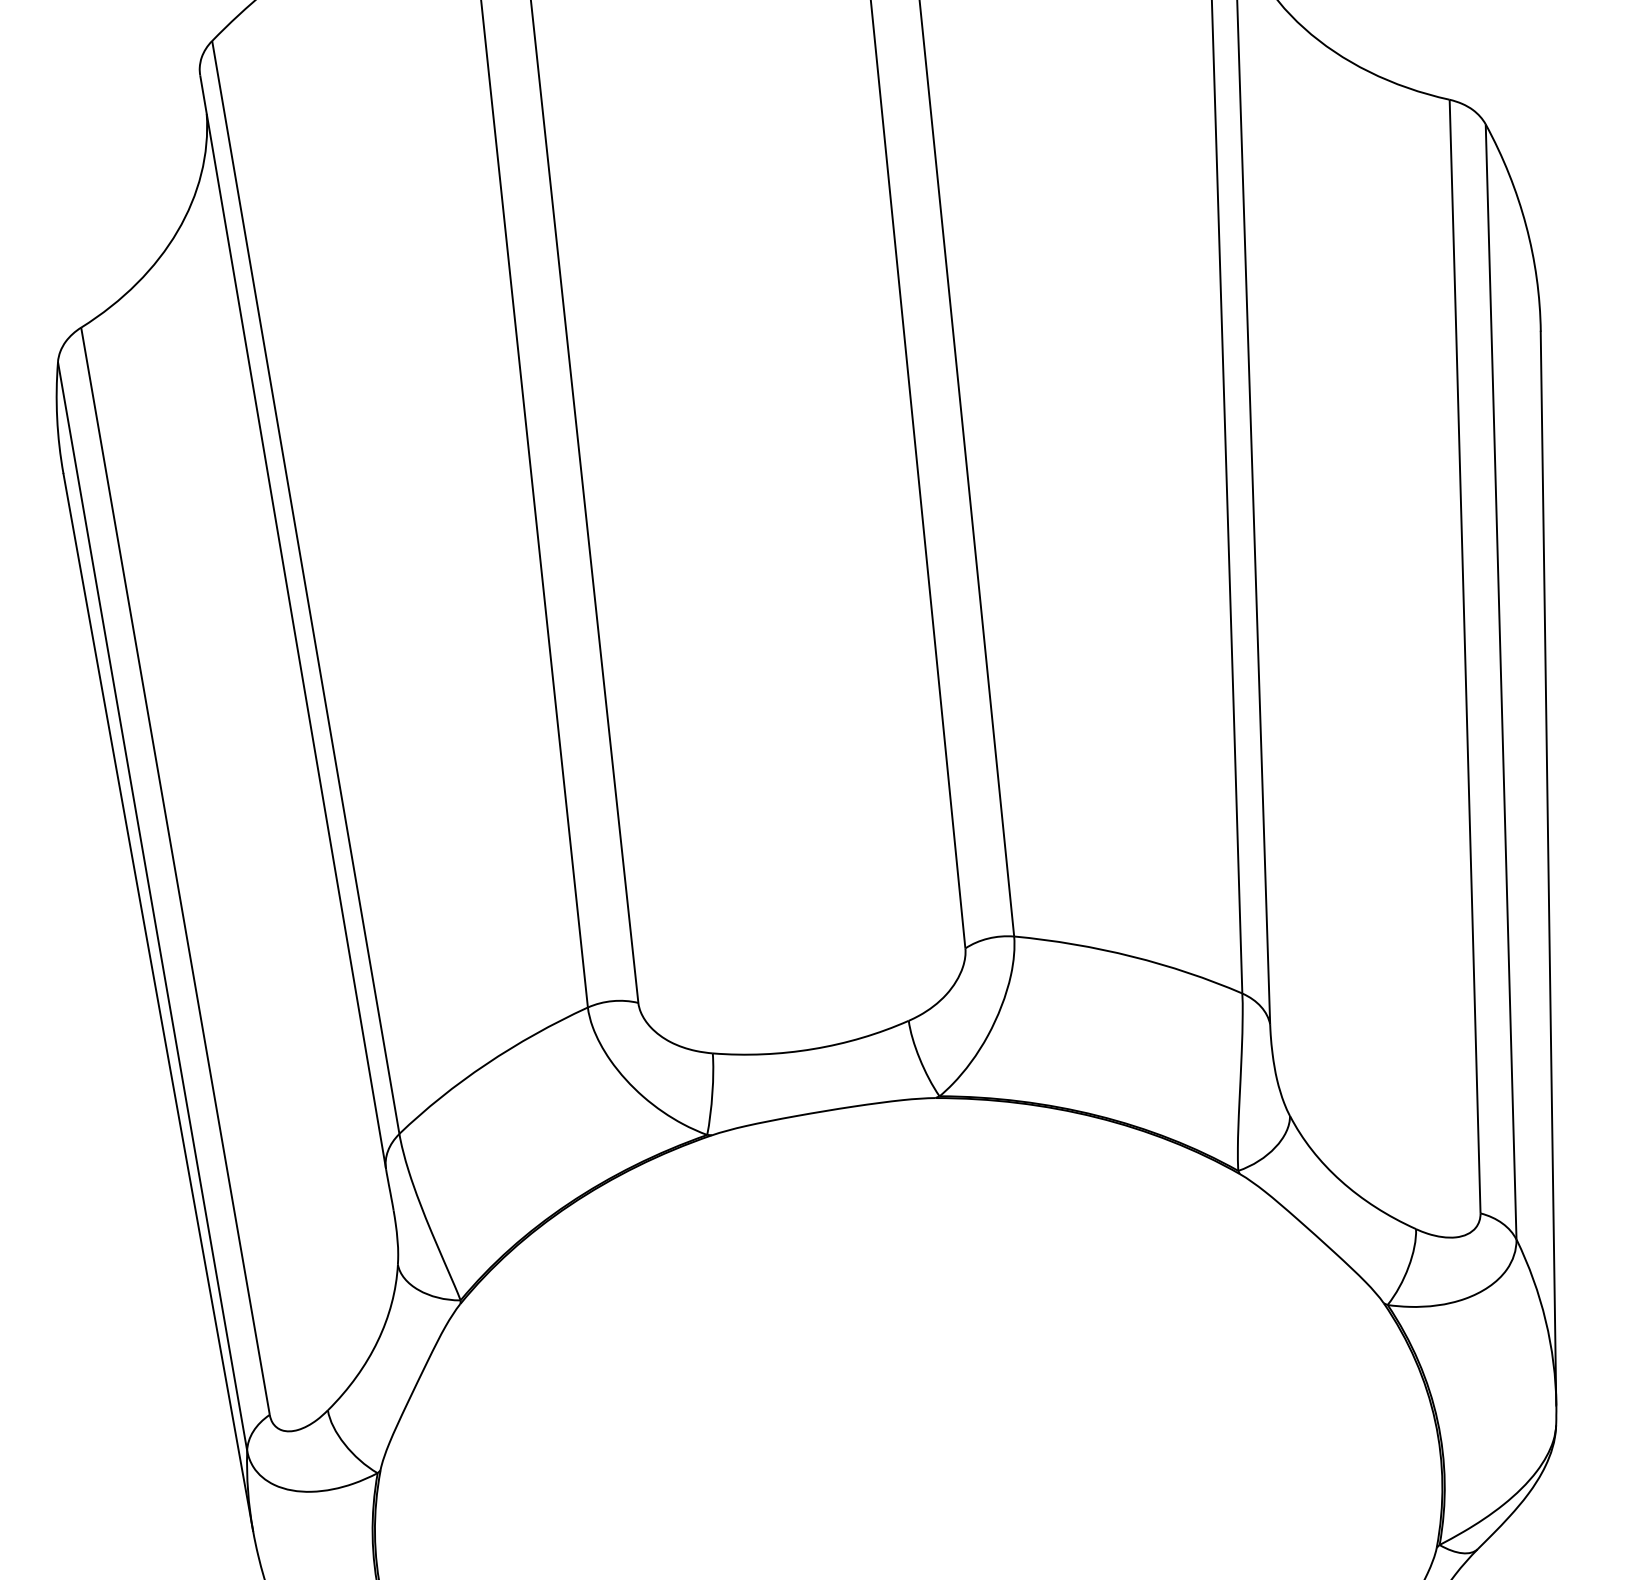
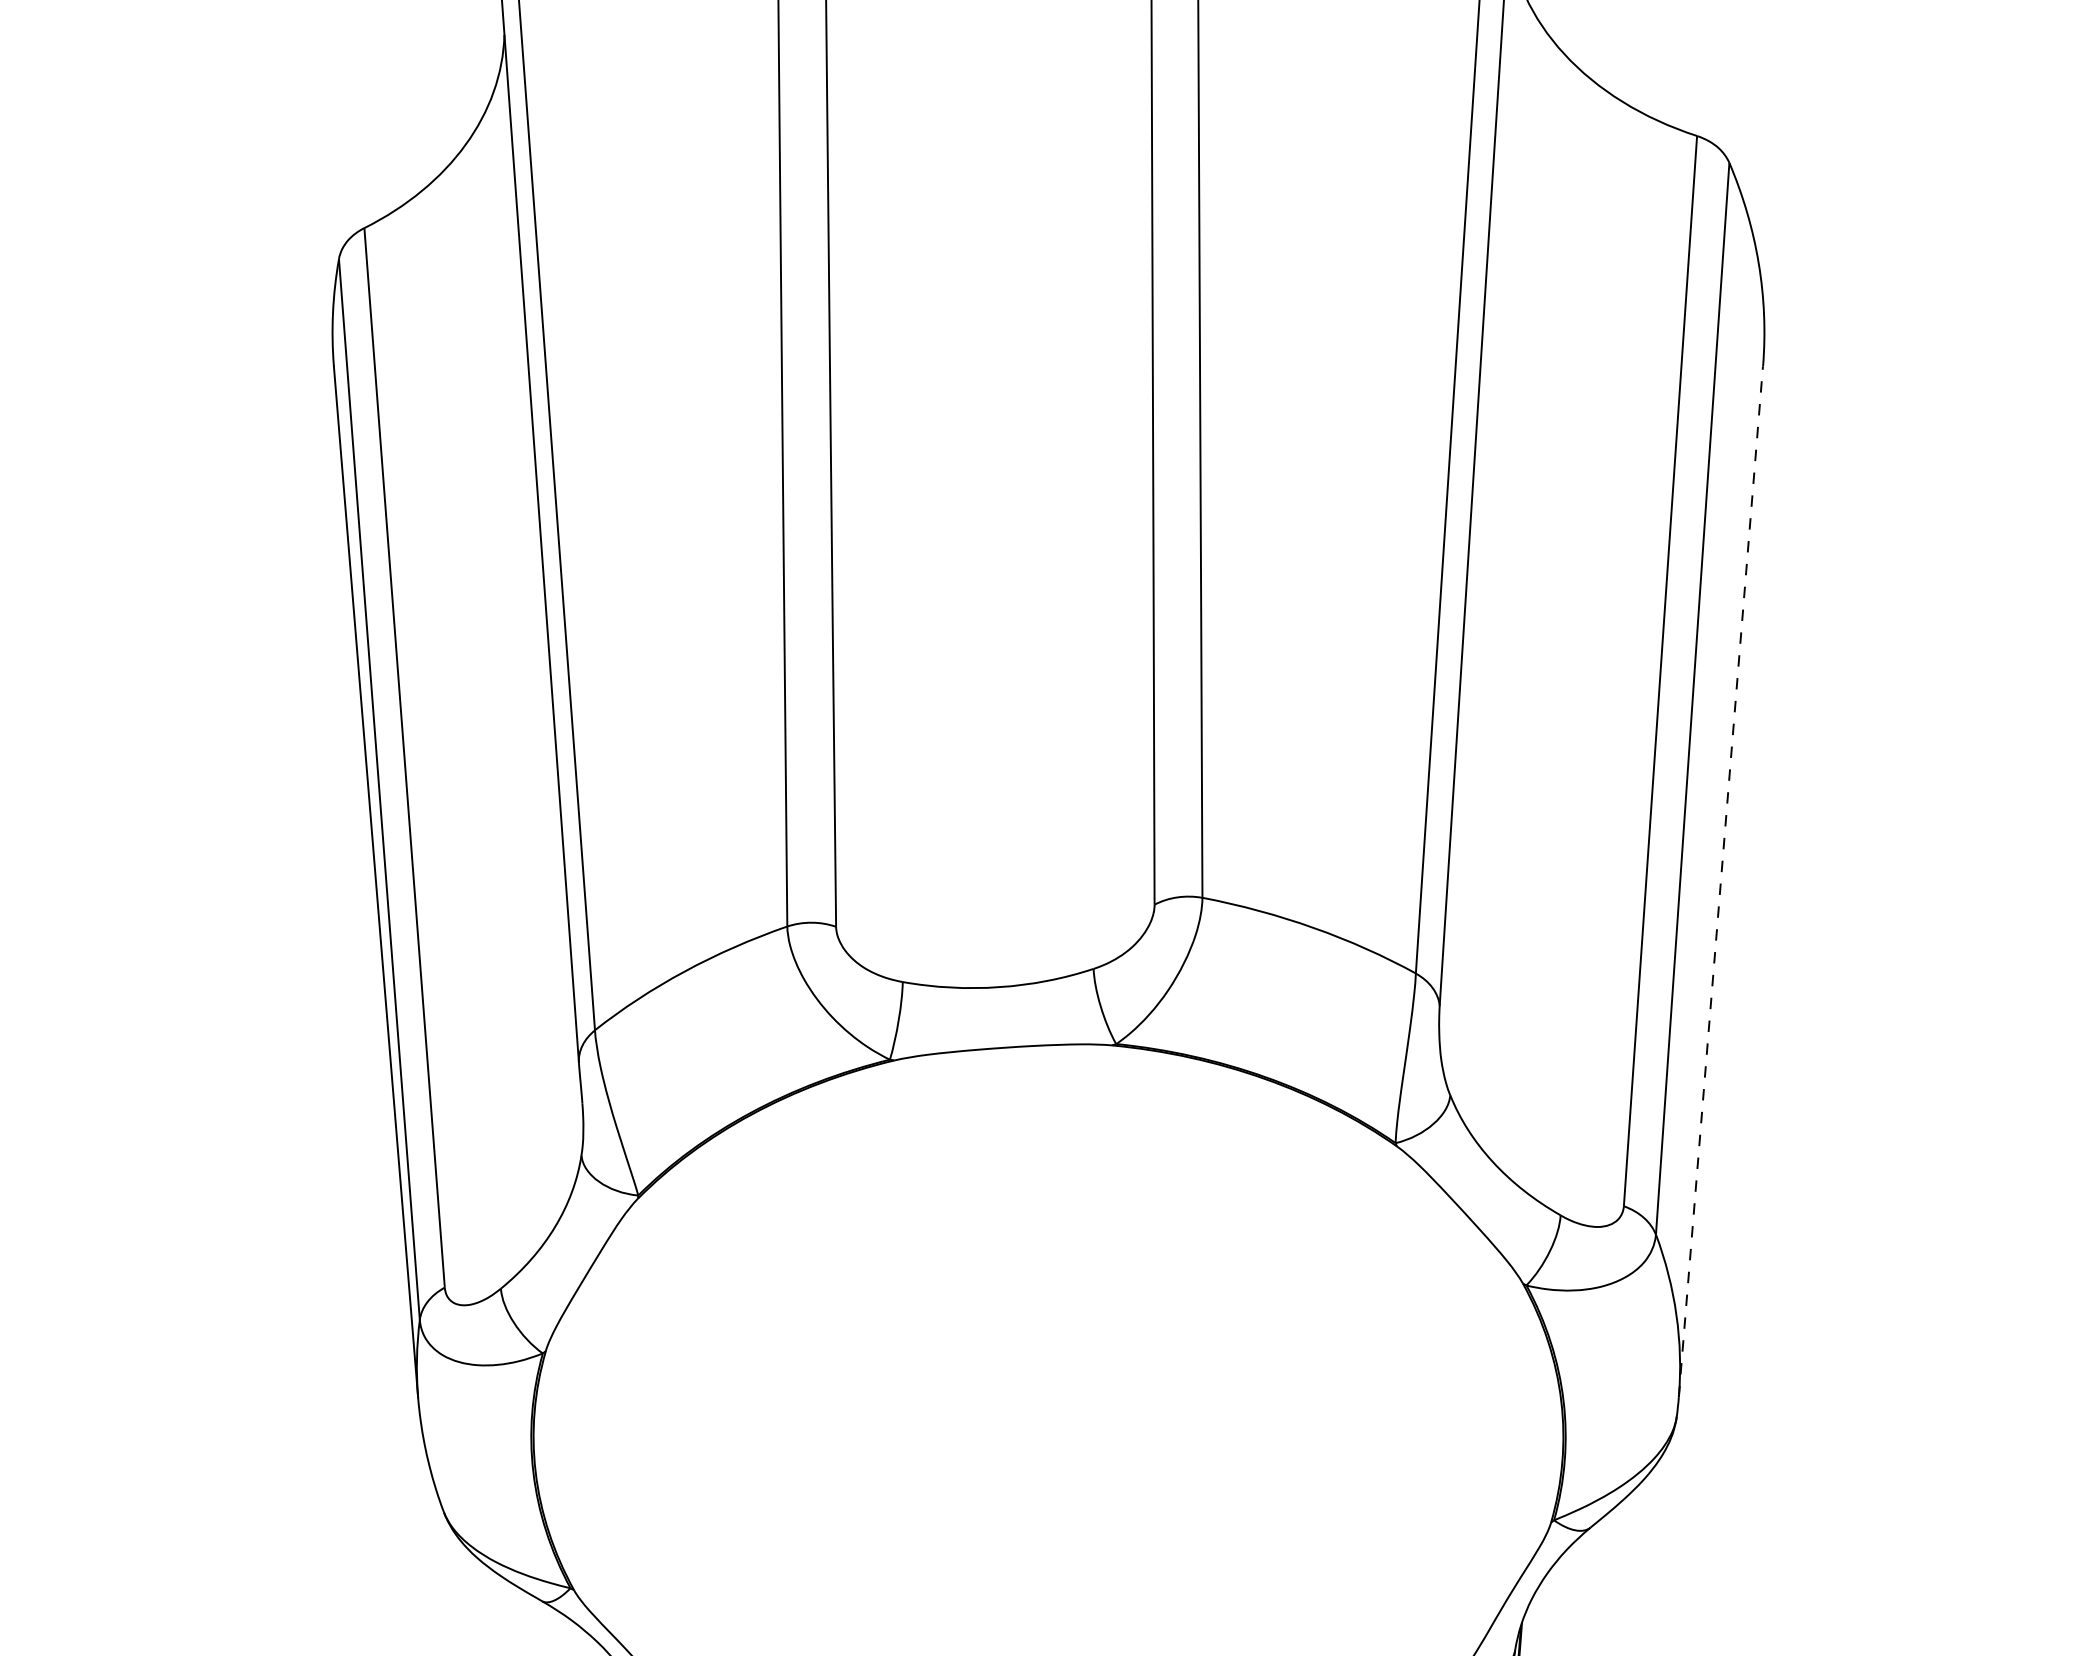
line: (1548, 868) -> (1720, 881), solid -> dashed

